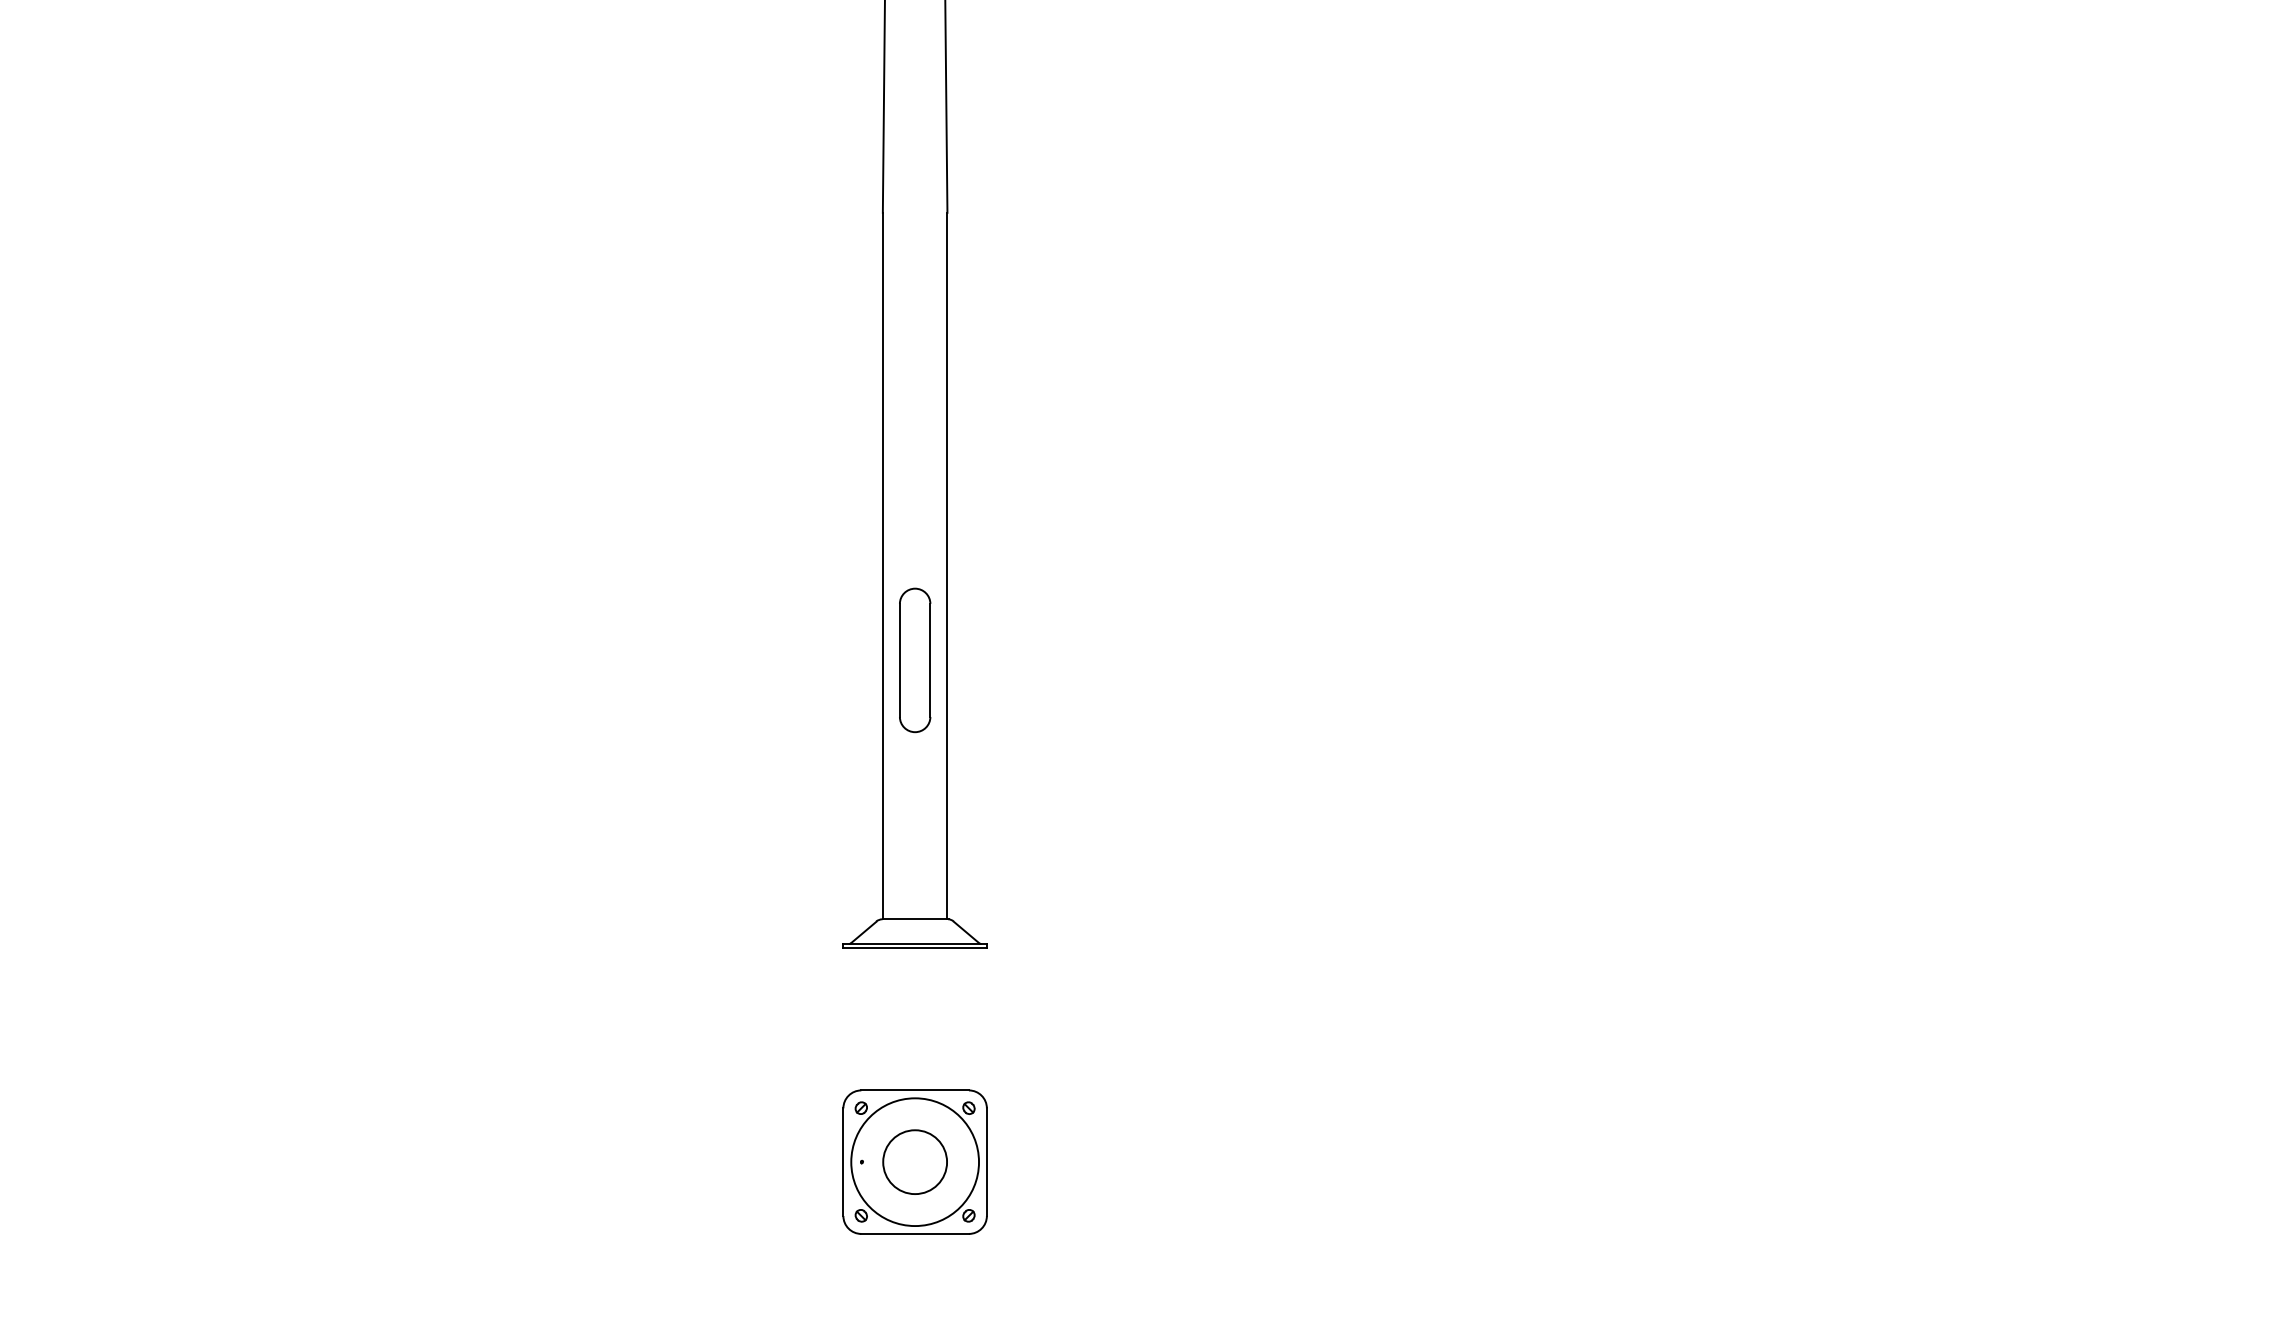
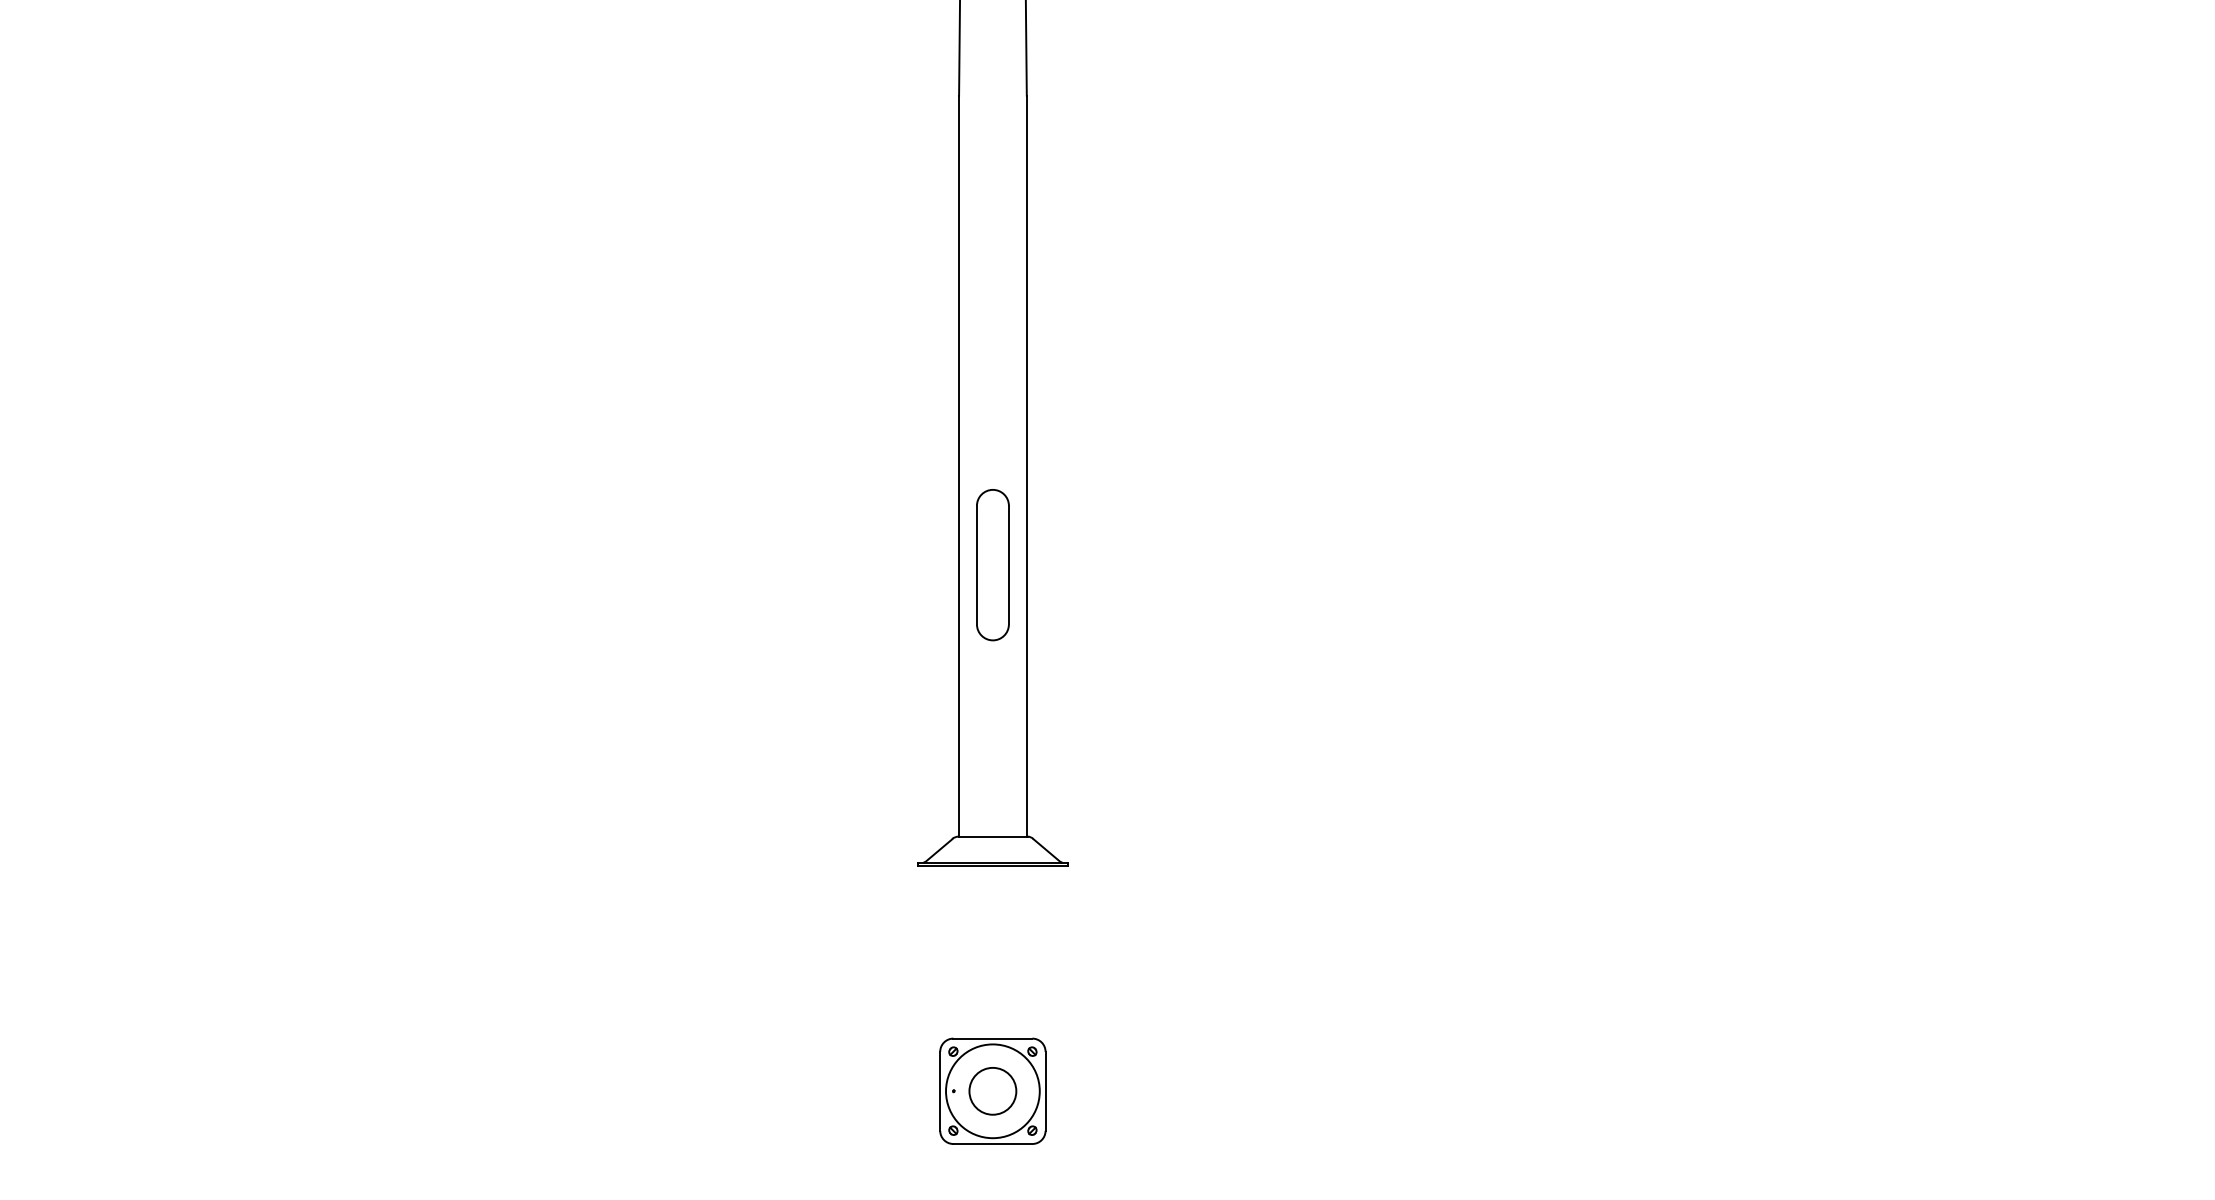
part: (914, 1161) -> (992, 1090), size x0.7

